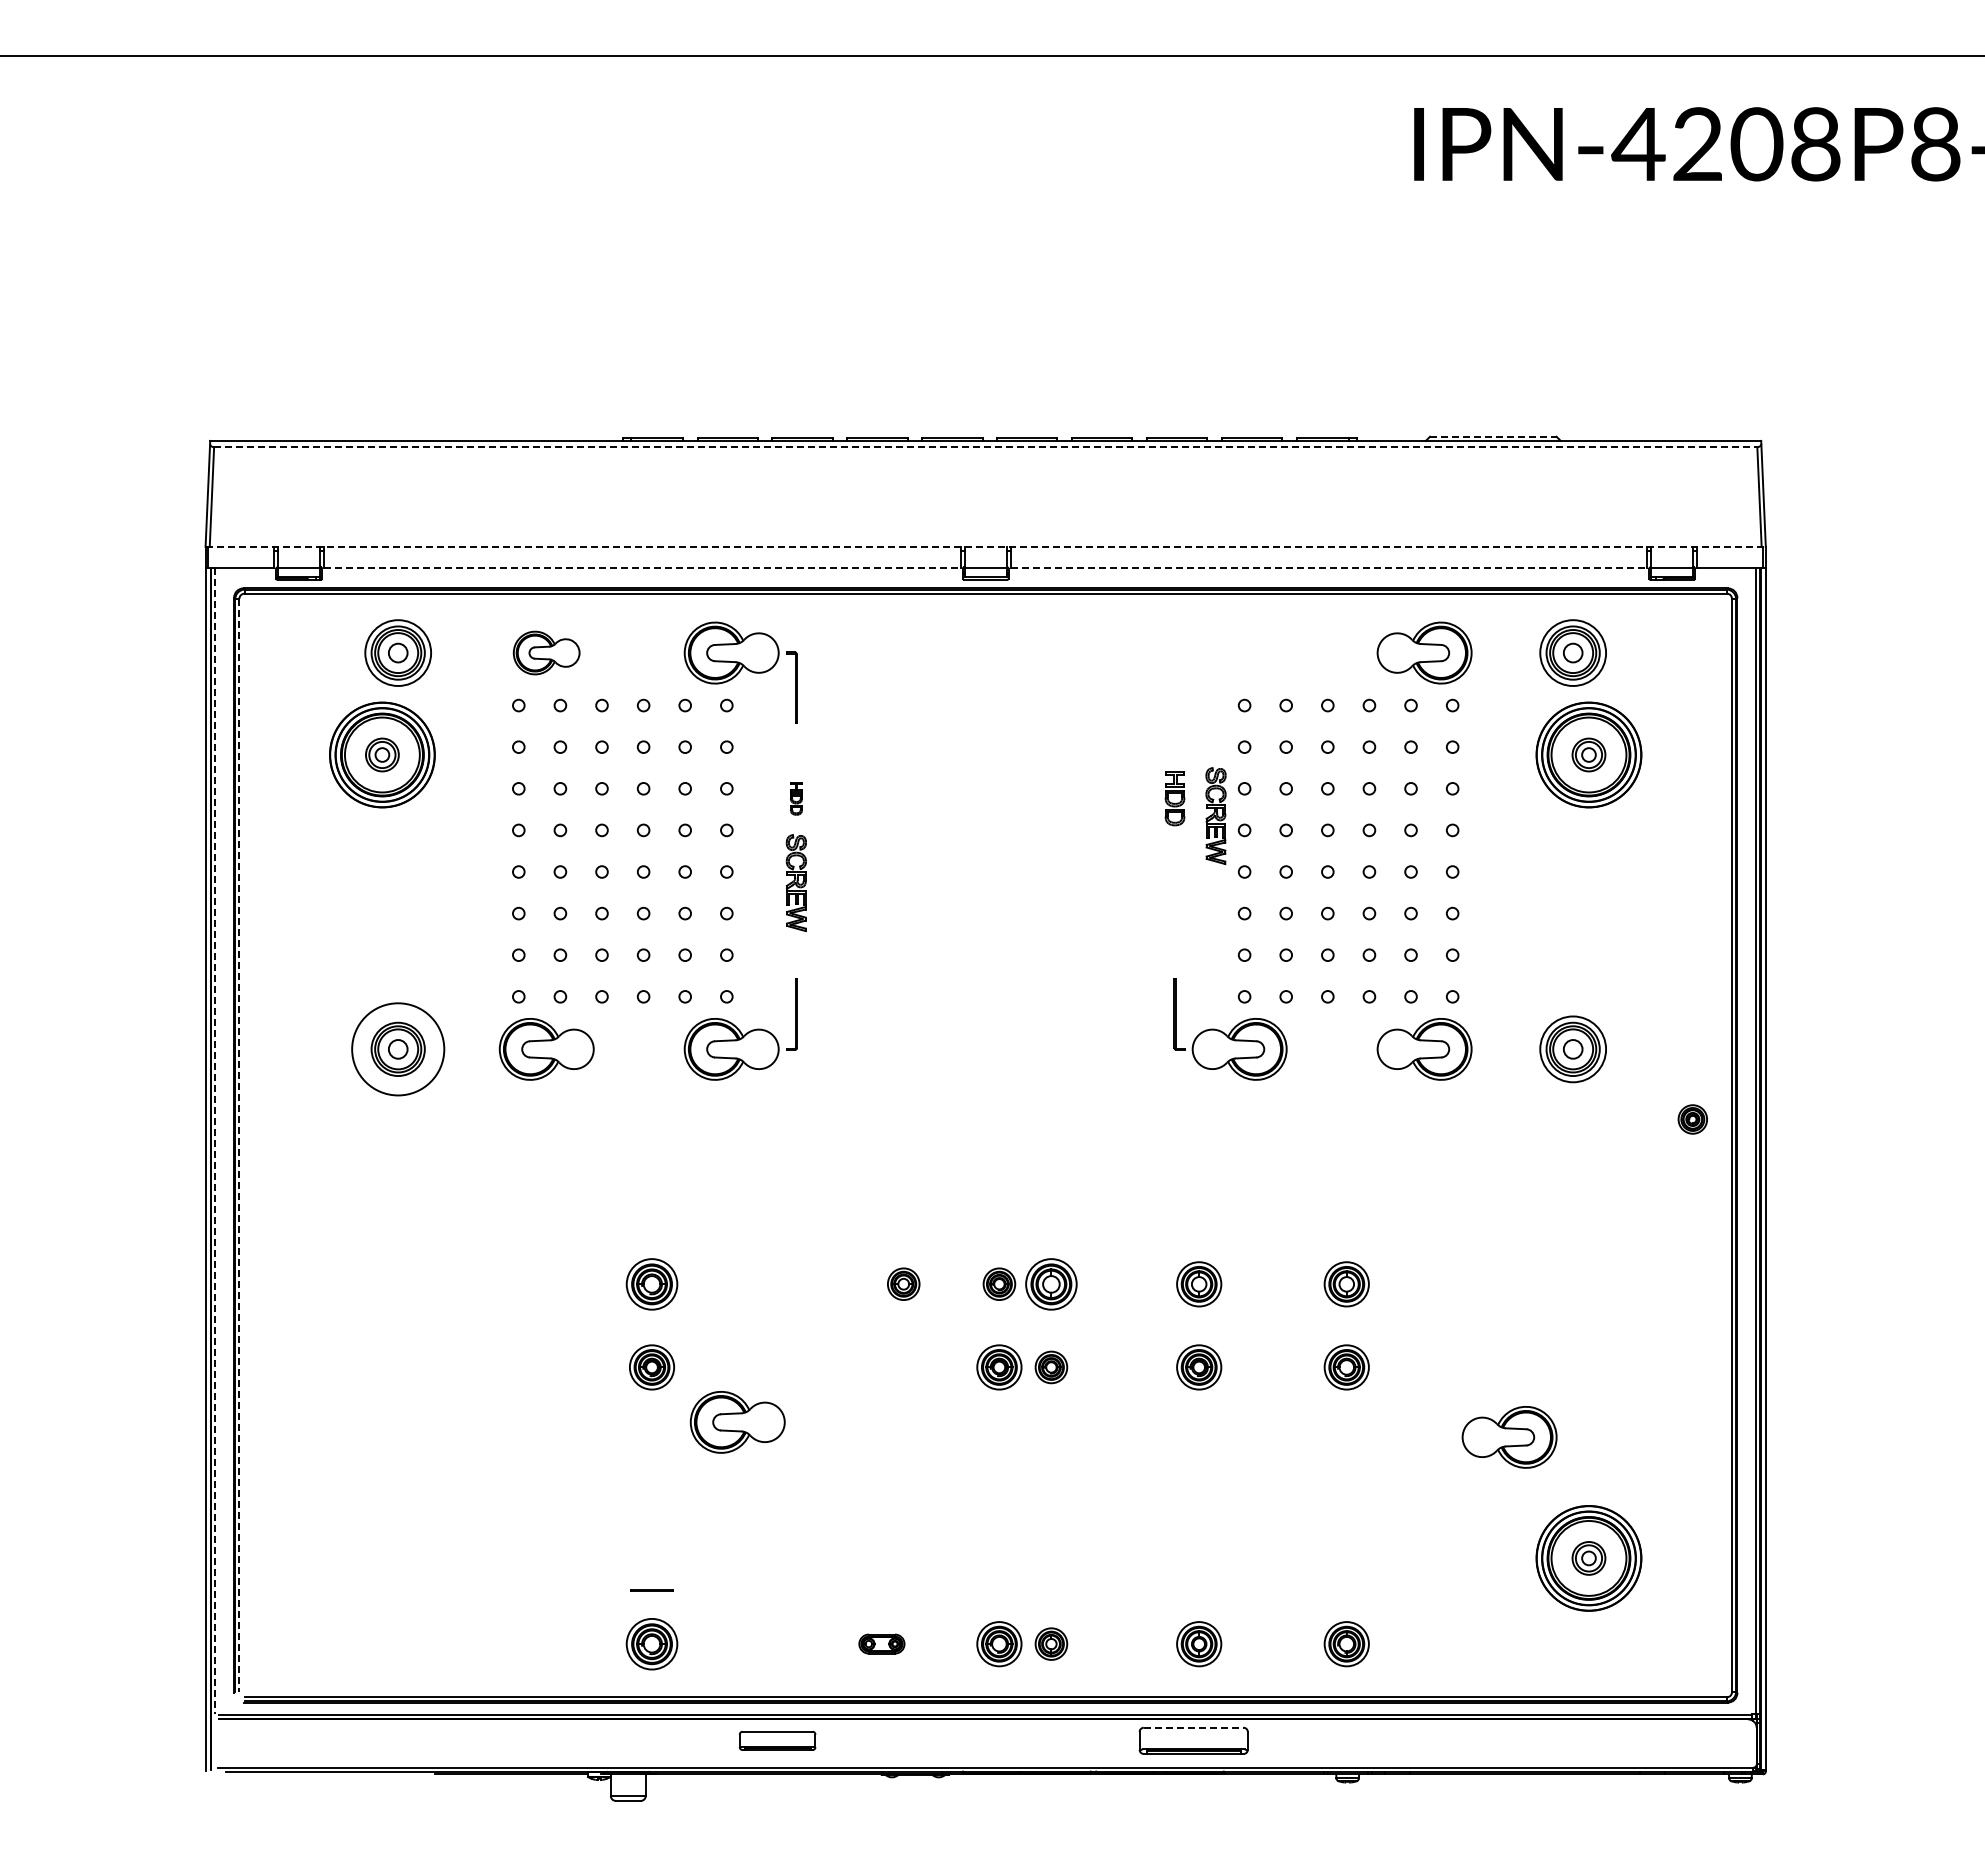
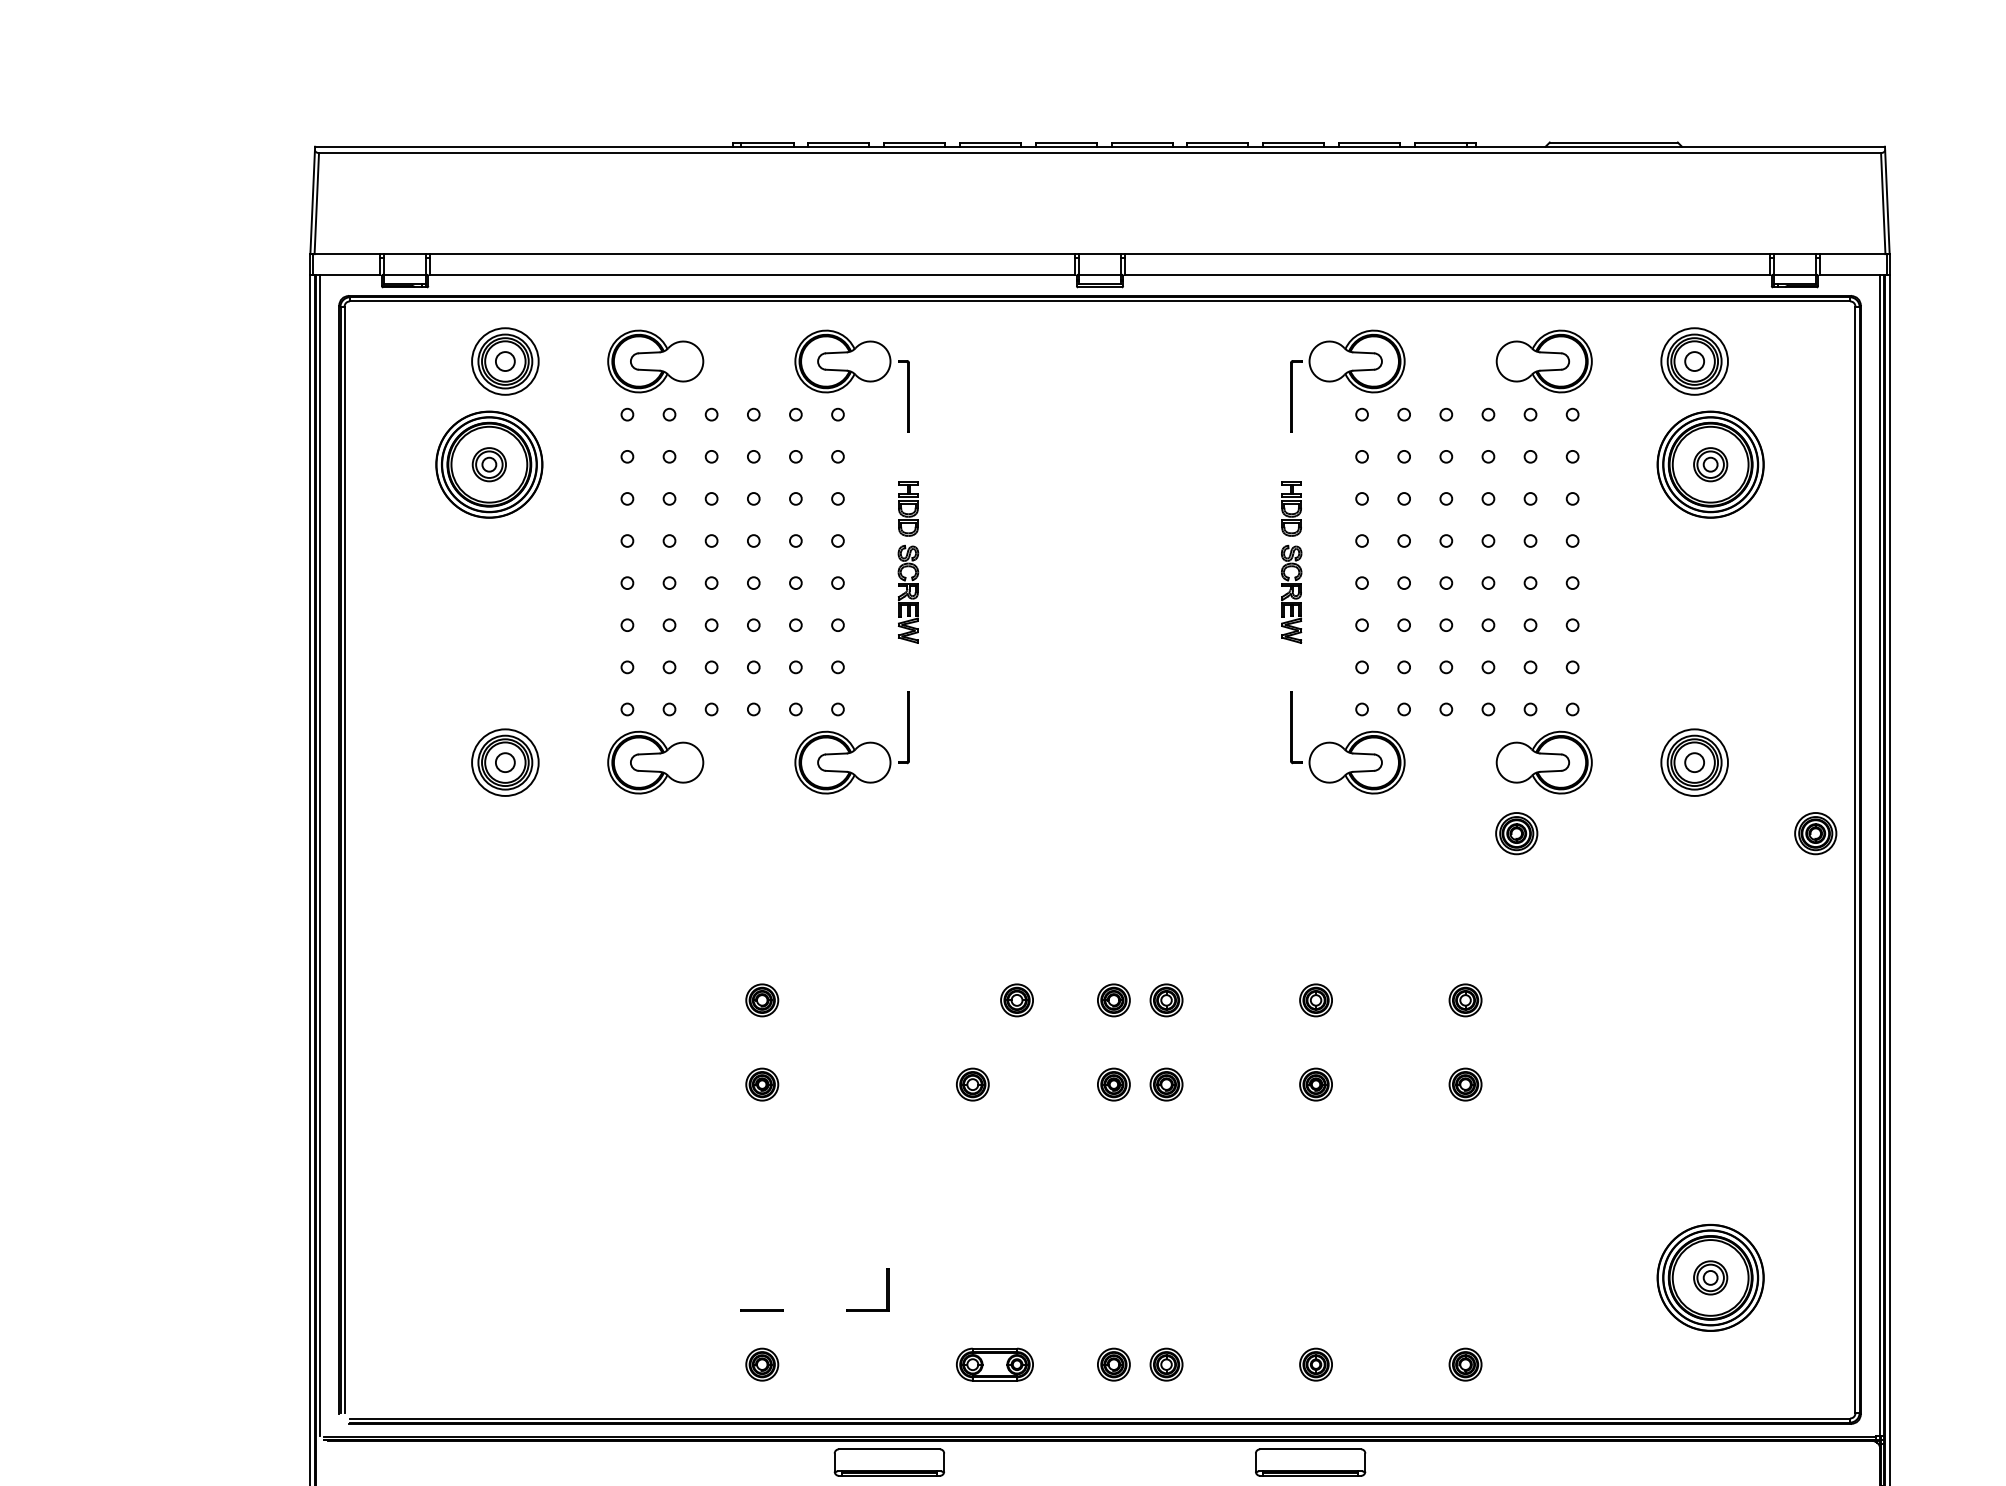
line: (1493, 436) -> (1614, 142), dashed -> solid
line: (985, 447) -> (1099, 153), dashed -> solid
line: (986, 546) -> (1100, 253), dashed -> solid
line: (642, 567) -> (752, 274), dashed -> solid
line: (1329, 567) -> (1448, 274), dashed -> solid
part: (546, 652) -> (655, 360), size x1.43
part: (1230, 672) -> (1347, 381), added
part: (796, 798) -> (908, 508), size x1.67
part: (1215, 816) -> (1291, 594), moved
circle: (398, 1049) -> (505, 762), size x0.71
part: (1397, 1119) -> (1516, 833), added
part: (1692, 1119) -> (1815, 833), size x1.43
line: (215, 1141) -> (320, 855), dashed -> solid
line: (239, 1145) -> (344, 859), dashed -> solid
part: (651, 1283) -> (761, 999), size x0.62
part: (1051, 1283) -> (1166, 999), size x0.62
part: (1198, 1283) -> (1315, 999), size x0.71
part: (1346, 1283) -> (1465, 999), size x0.71
part: (651, 1367) -> (761, 1084), size x0.71
part: (859, 1367) -> (972, 1084), added
part: (999, 1367) -> (1113, 1084), size x0.71
part: (1198, 1367) -> (1315, 1084), size x0.71
part: (1346, 1367) -> (1465, 1084), size x0.71
part: (737, 1422) -> (848, 1140), removed
part: (1509, 1437) -> (1630, 1155), removed
part: (755, 1589) -> (867, 1309), added
part: (651, 1643) -> (761, 1364), size x0.62
part: (881, 1643) -> (994, 1364), size x1.67
part: (999, 1643) -> (1113, 1364), size x0.71
part: (1198, 1643) -> (1315, 1364), size x0.71
part: (1346, 1643) -> (1465, 1364), size x0.71
line: (1193, 1727) -> (1310, 1449), dashed -> solid
part: (777, 1740) -> (889, 1462), size x1.43

